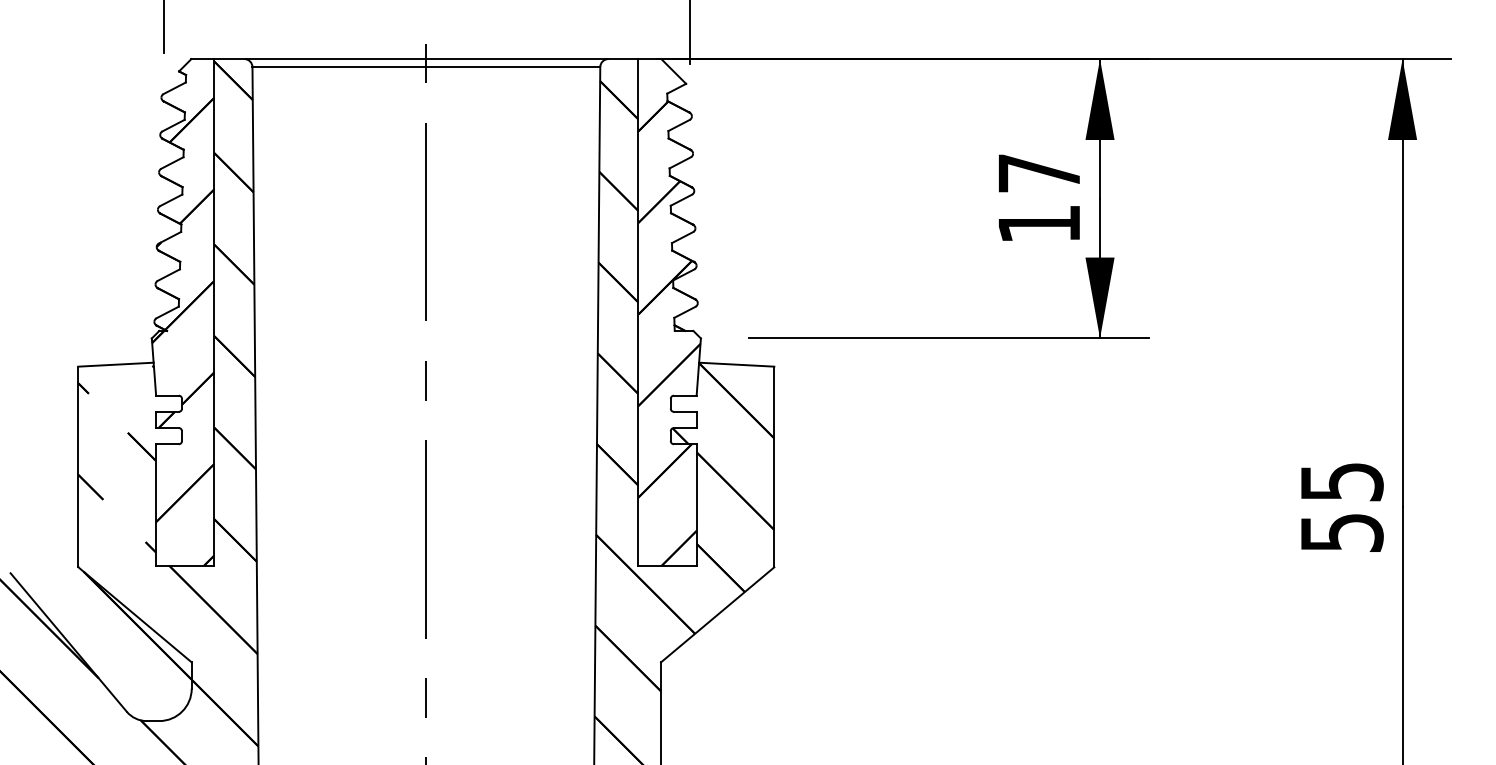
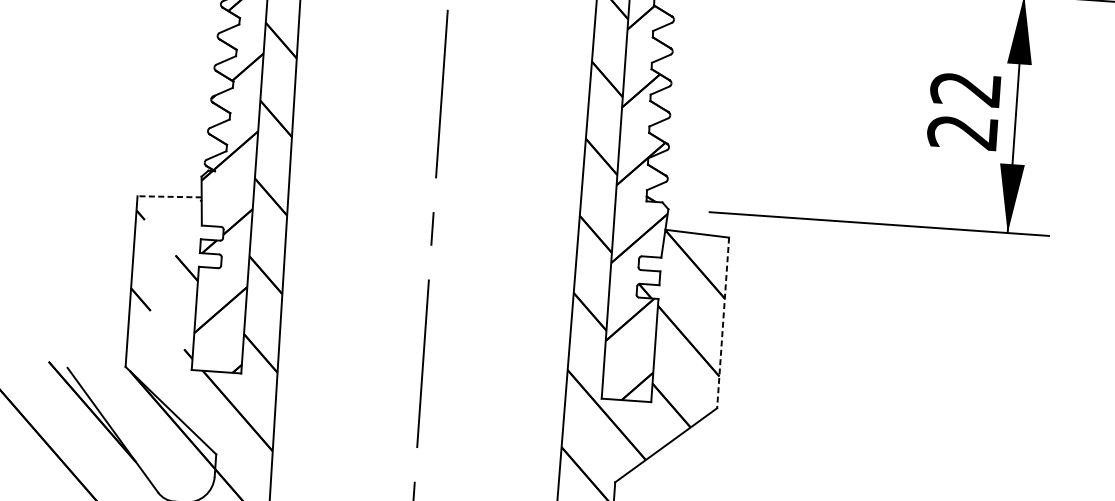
text: (1038, 198) -> (963, 110), 17 -> 22
line: (116, 364) -> (170, 196), solid -> dashed
line: (774, 467) -> (723, 323), solid -> dashed

